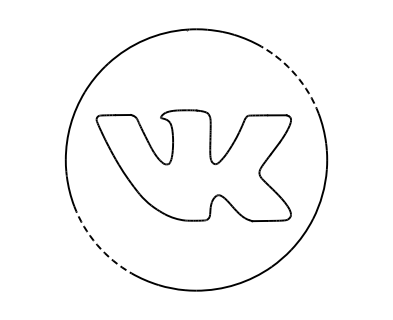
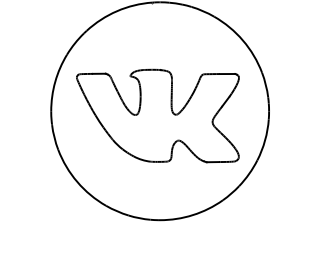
arc: (295, 75) -> (242, 40), dashed -> solid
arc: (97, 244) -> (77, 181), dashed -> solid

